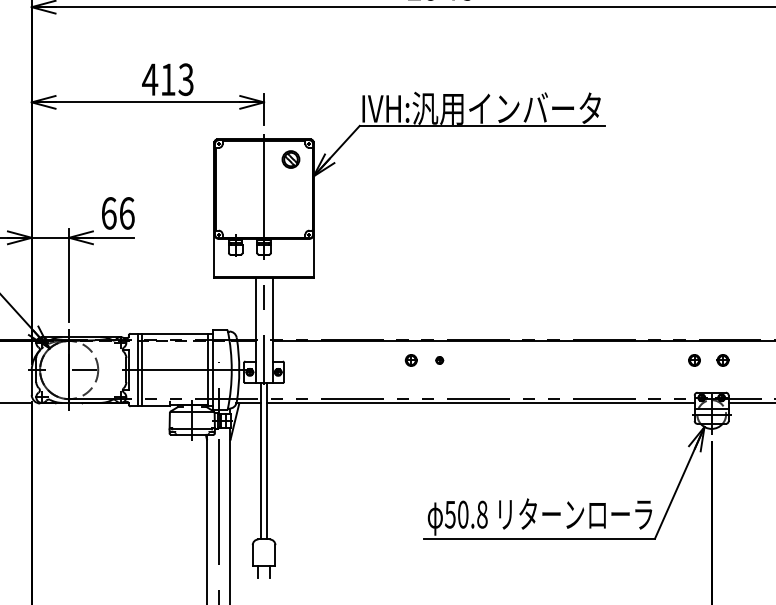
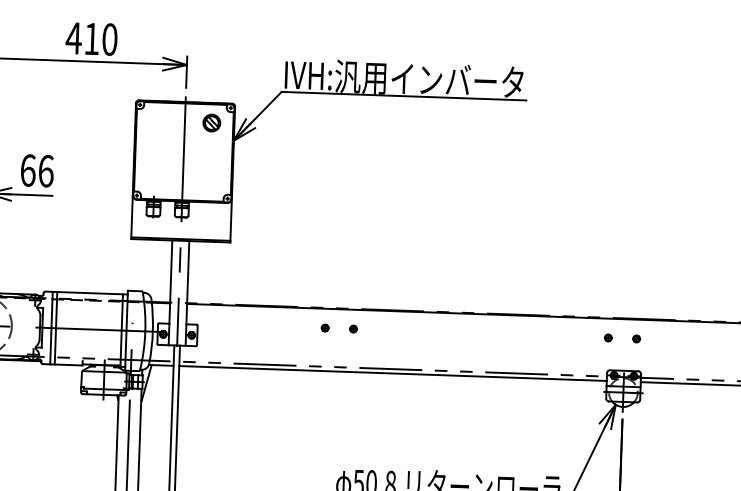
text: (185, 79) -> (109, 39), 413 -> 410
part: (411, 360) -> (325, 328), size x0.62
part: (694, 360) -> (608, 337), size x0.62
part: (722, 360) -> (636, 338), size x0.62

